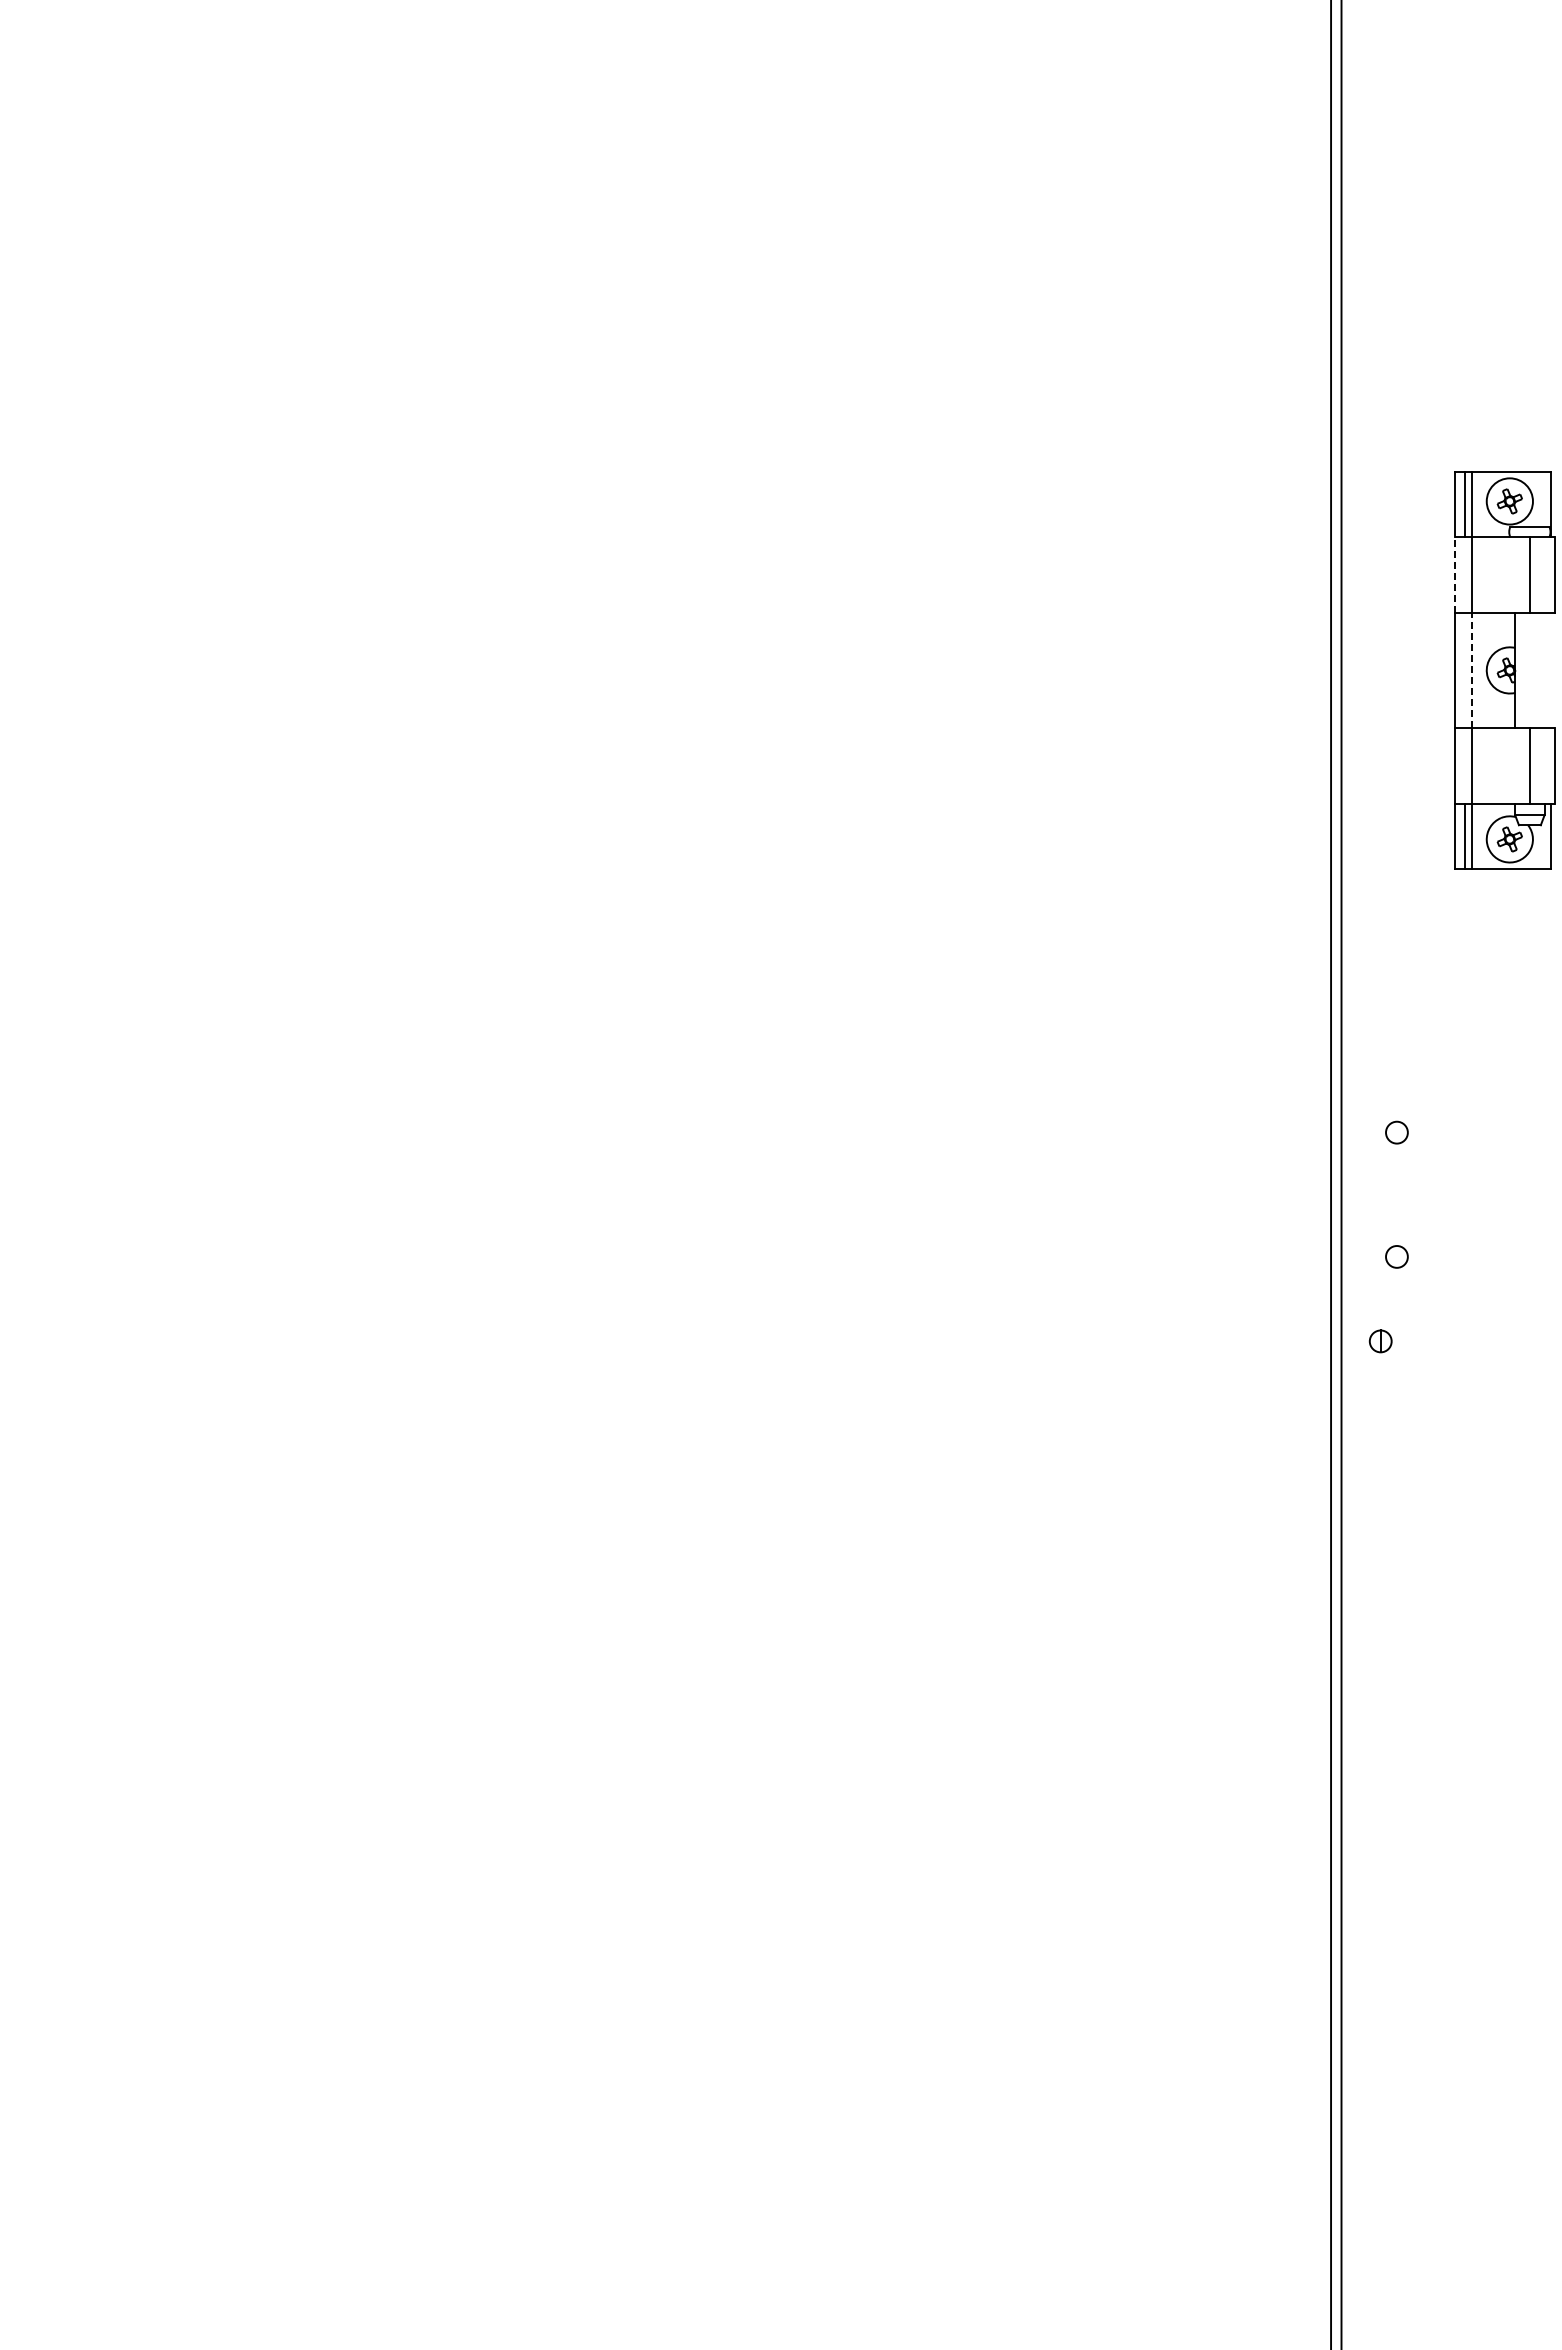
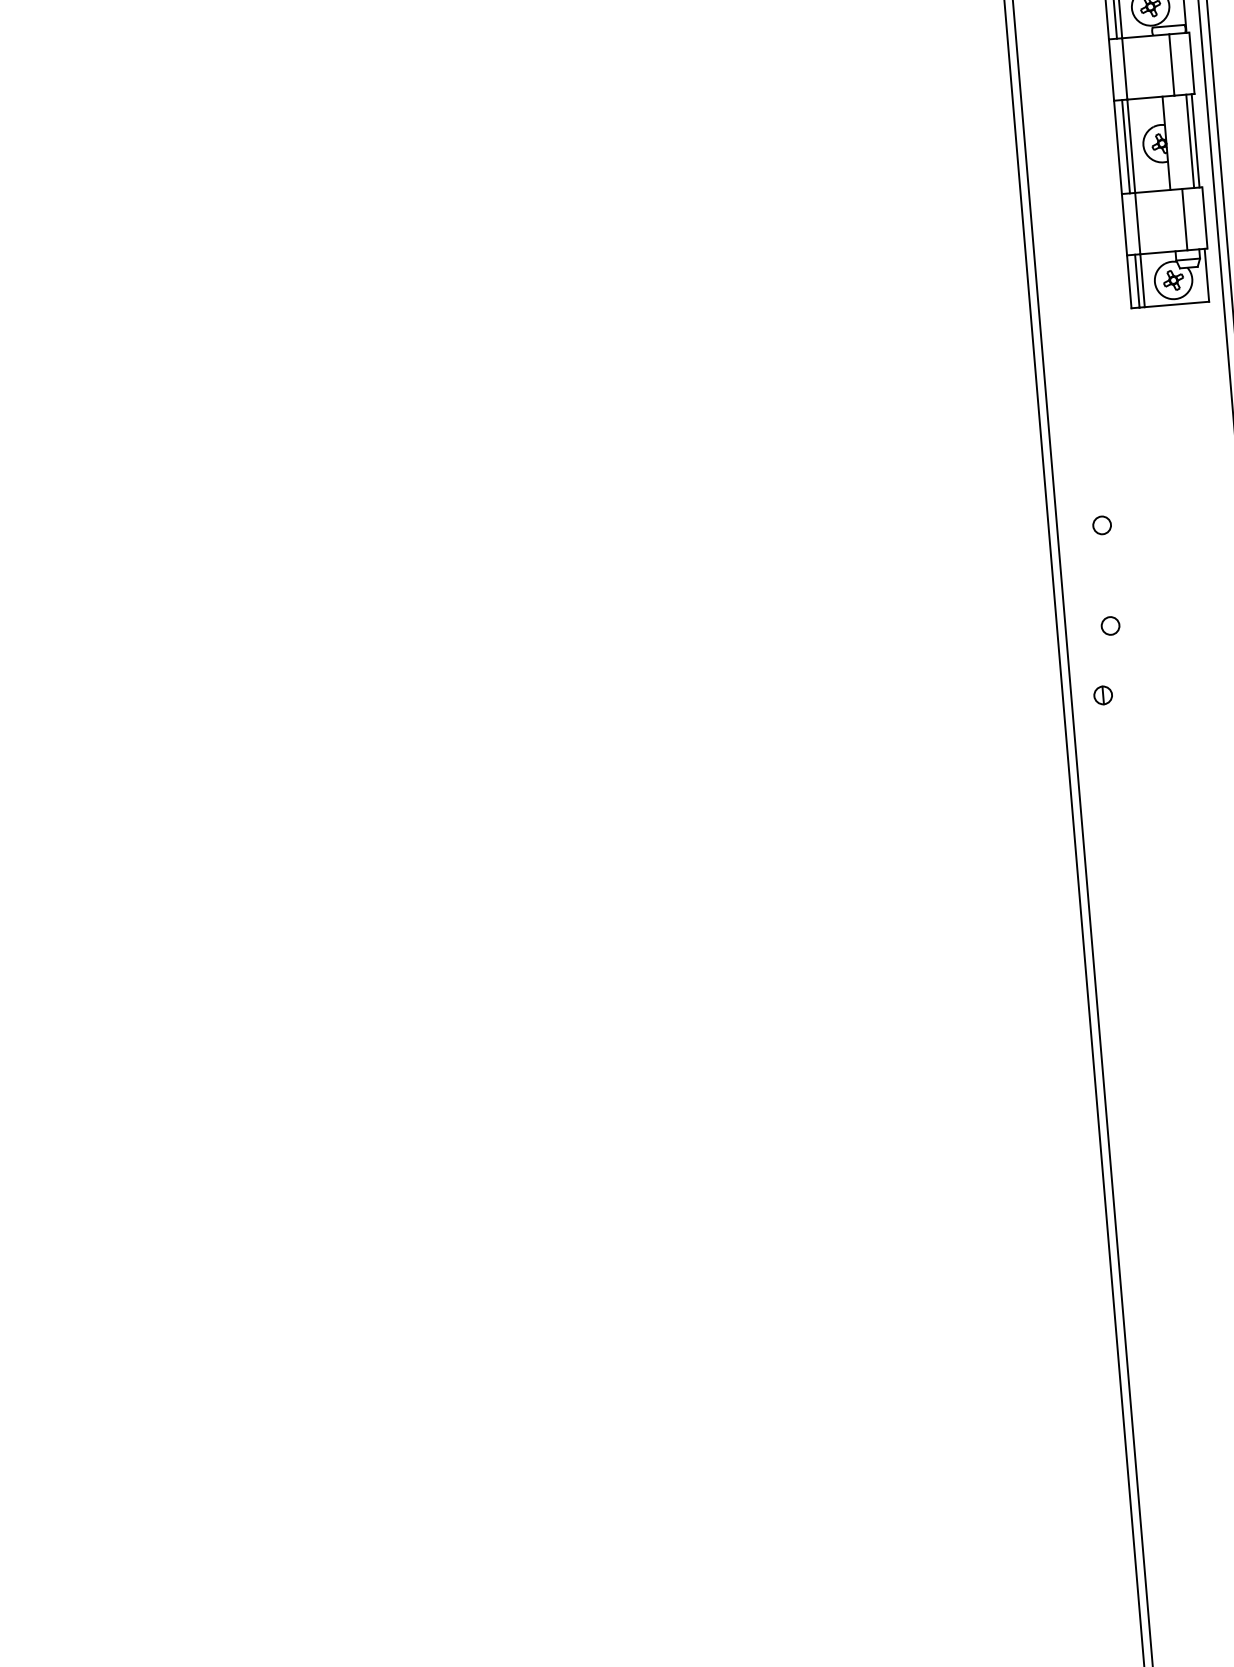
line: (1455, 574) -> (1111, 69), dashed -> solid
line: (1465, 670) -> (1126, 146), added
line: (1471, 670) -> (1131, 146), dashed -> solid
line: (1544, 670) -> (1190, 141), added
line: (1551, 670) -> (1195, 140), added

